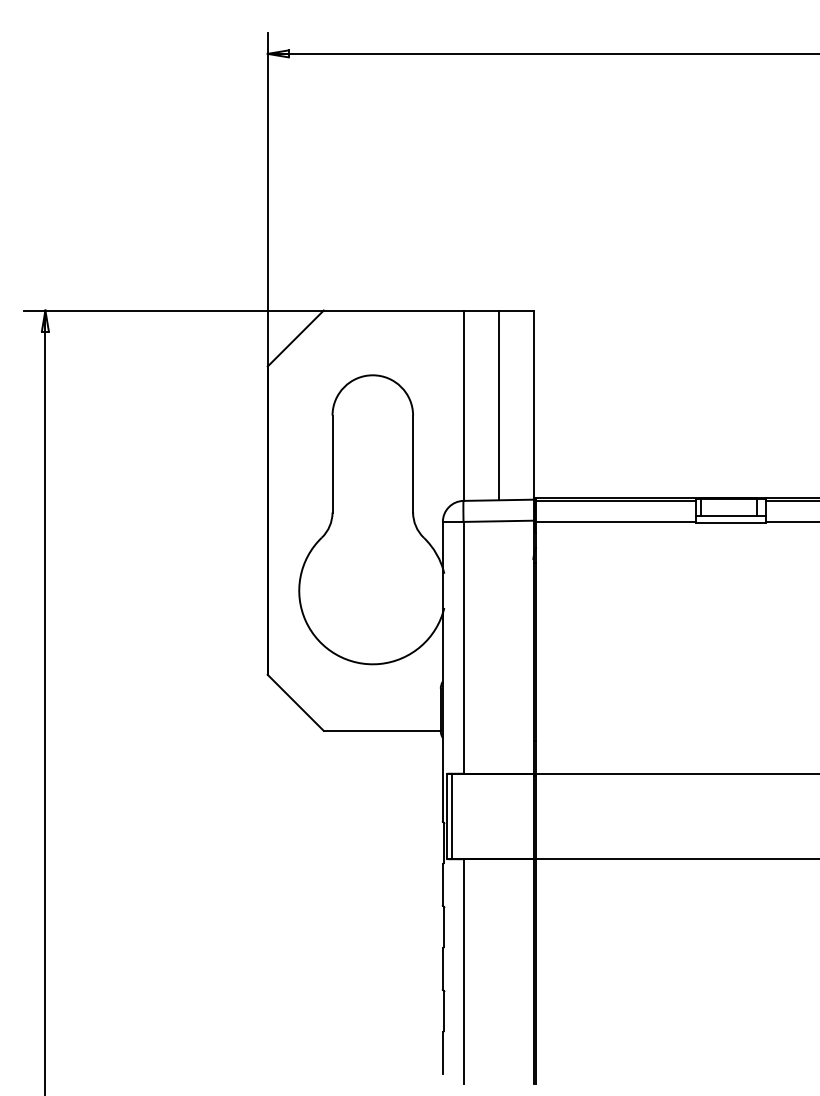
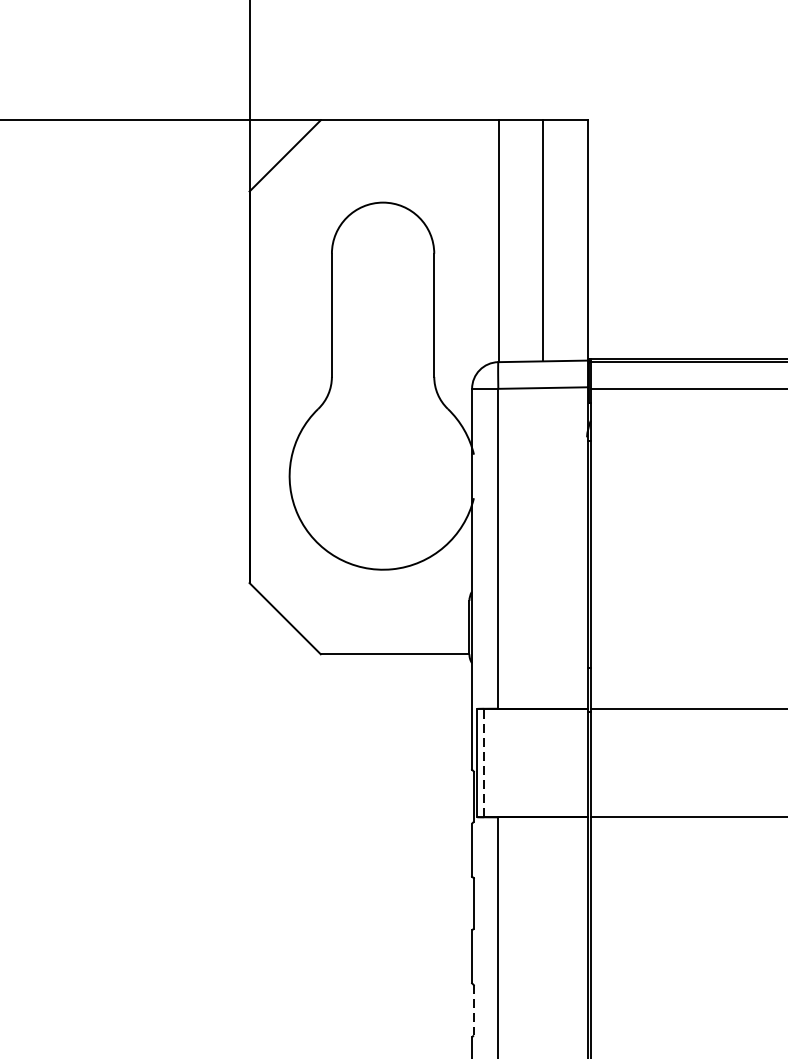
line: (452, 816) -> (484, 763), solid -> dashed
line: (444, 1011) -> (474, 1010), solid -> dashed

